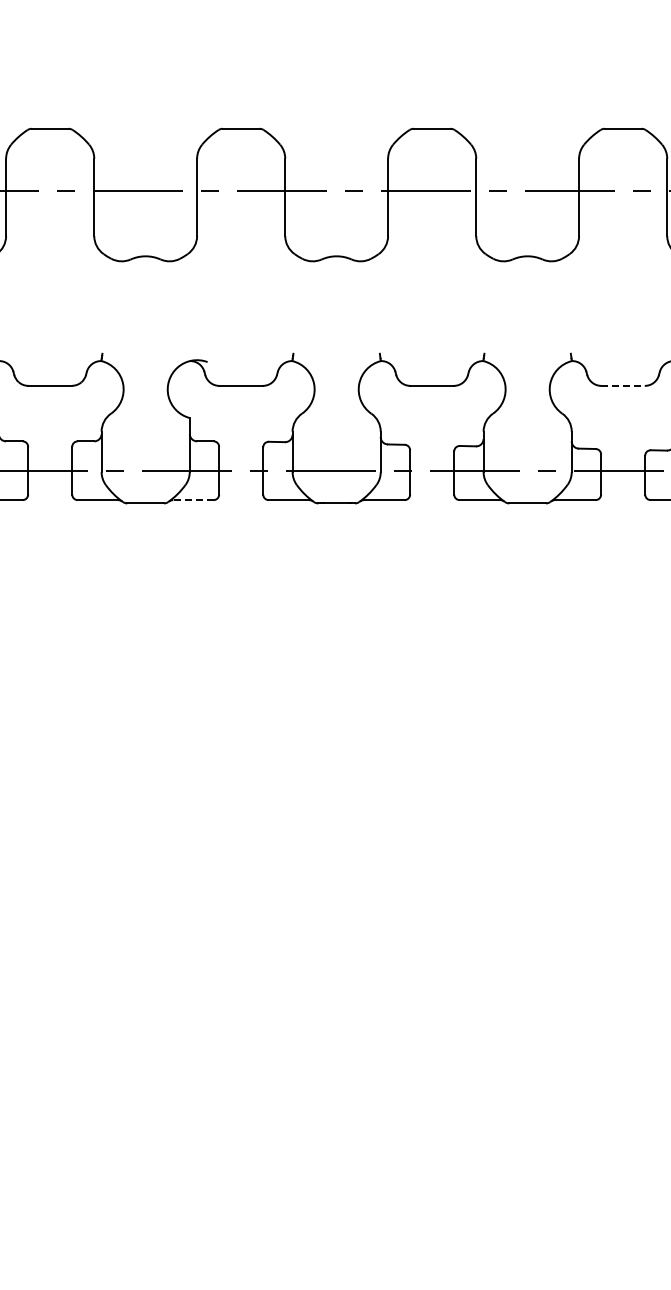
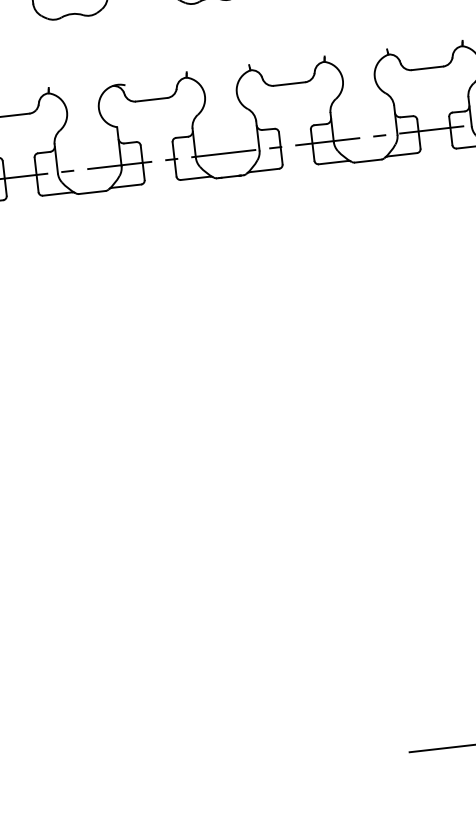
line: (623, 385) -> (427, 68), dashed -> solid
line: (192, 500) -> (125, 186), dashed -> solid

